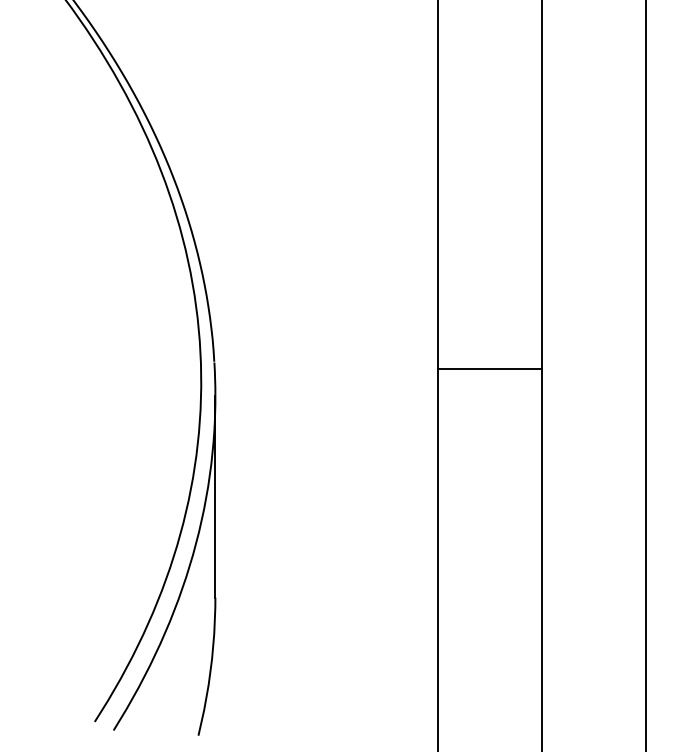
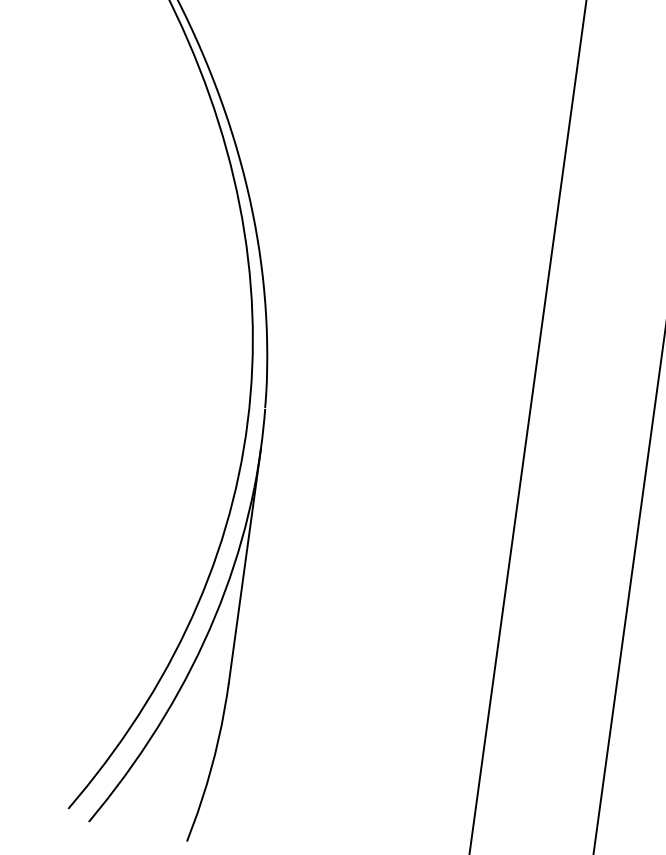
line: (489, 368) -> (585, 459), removed

